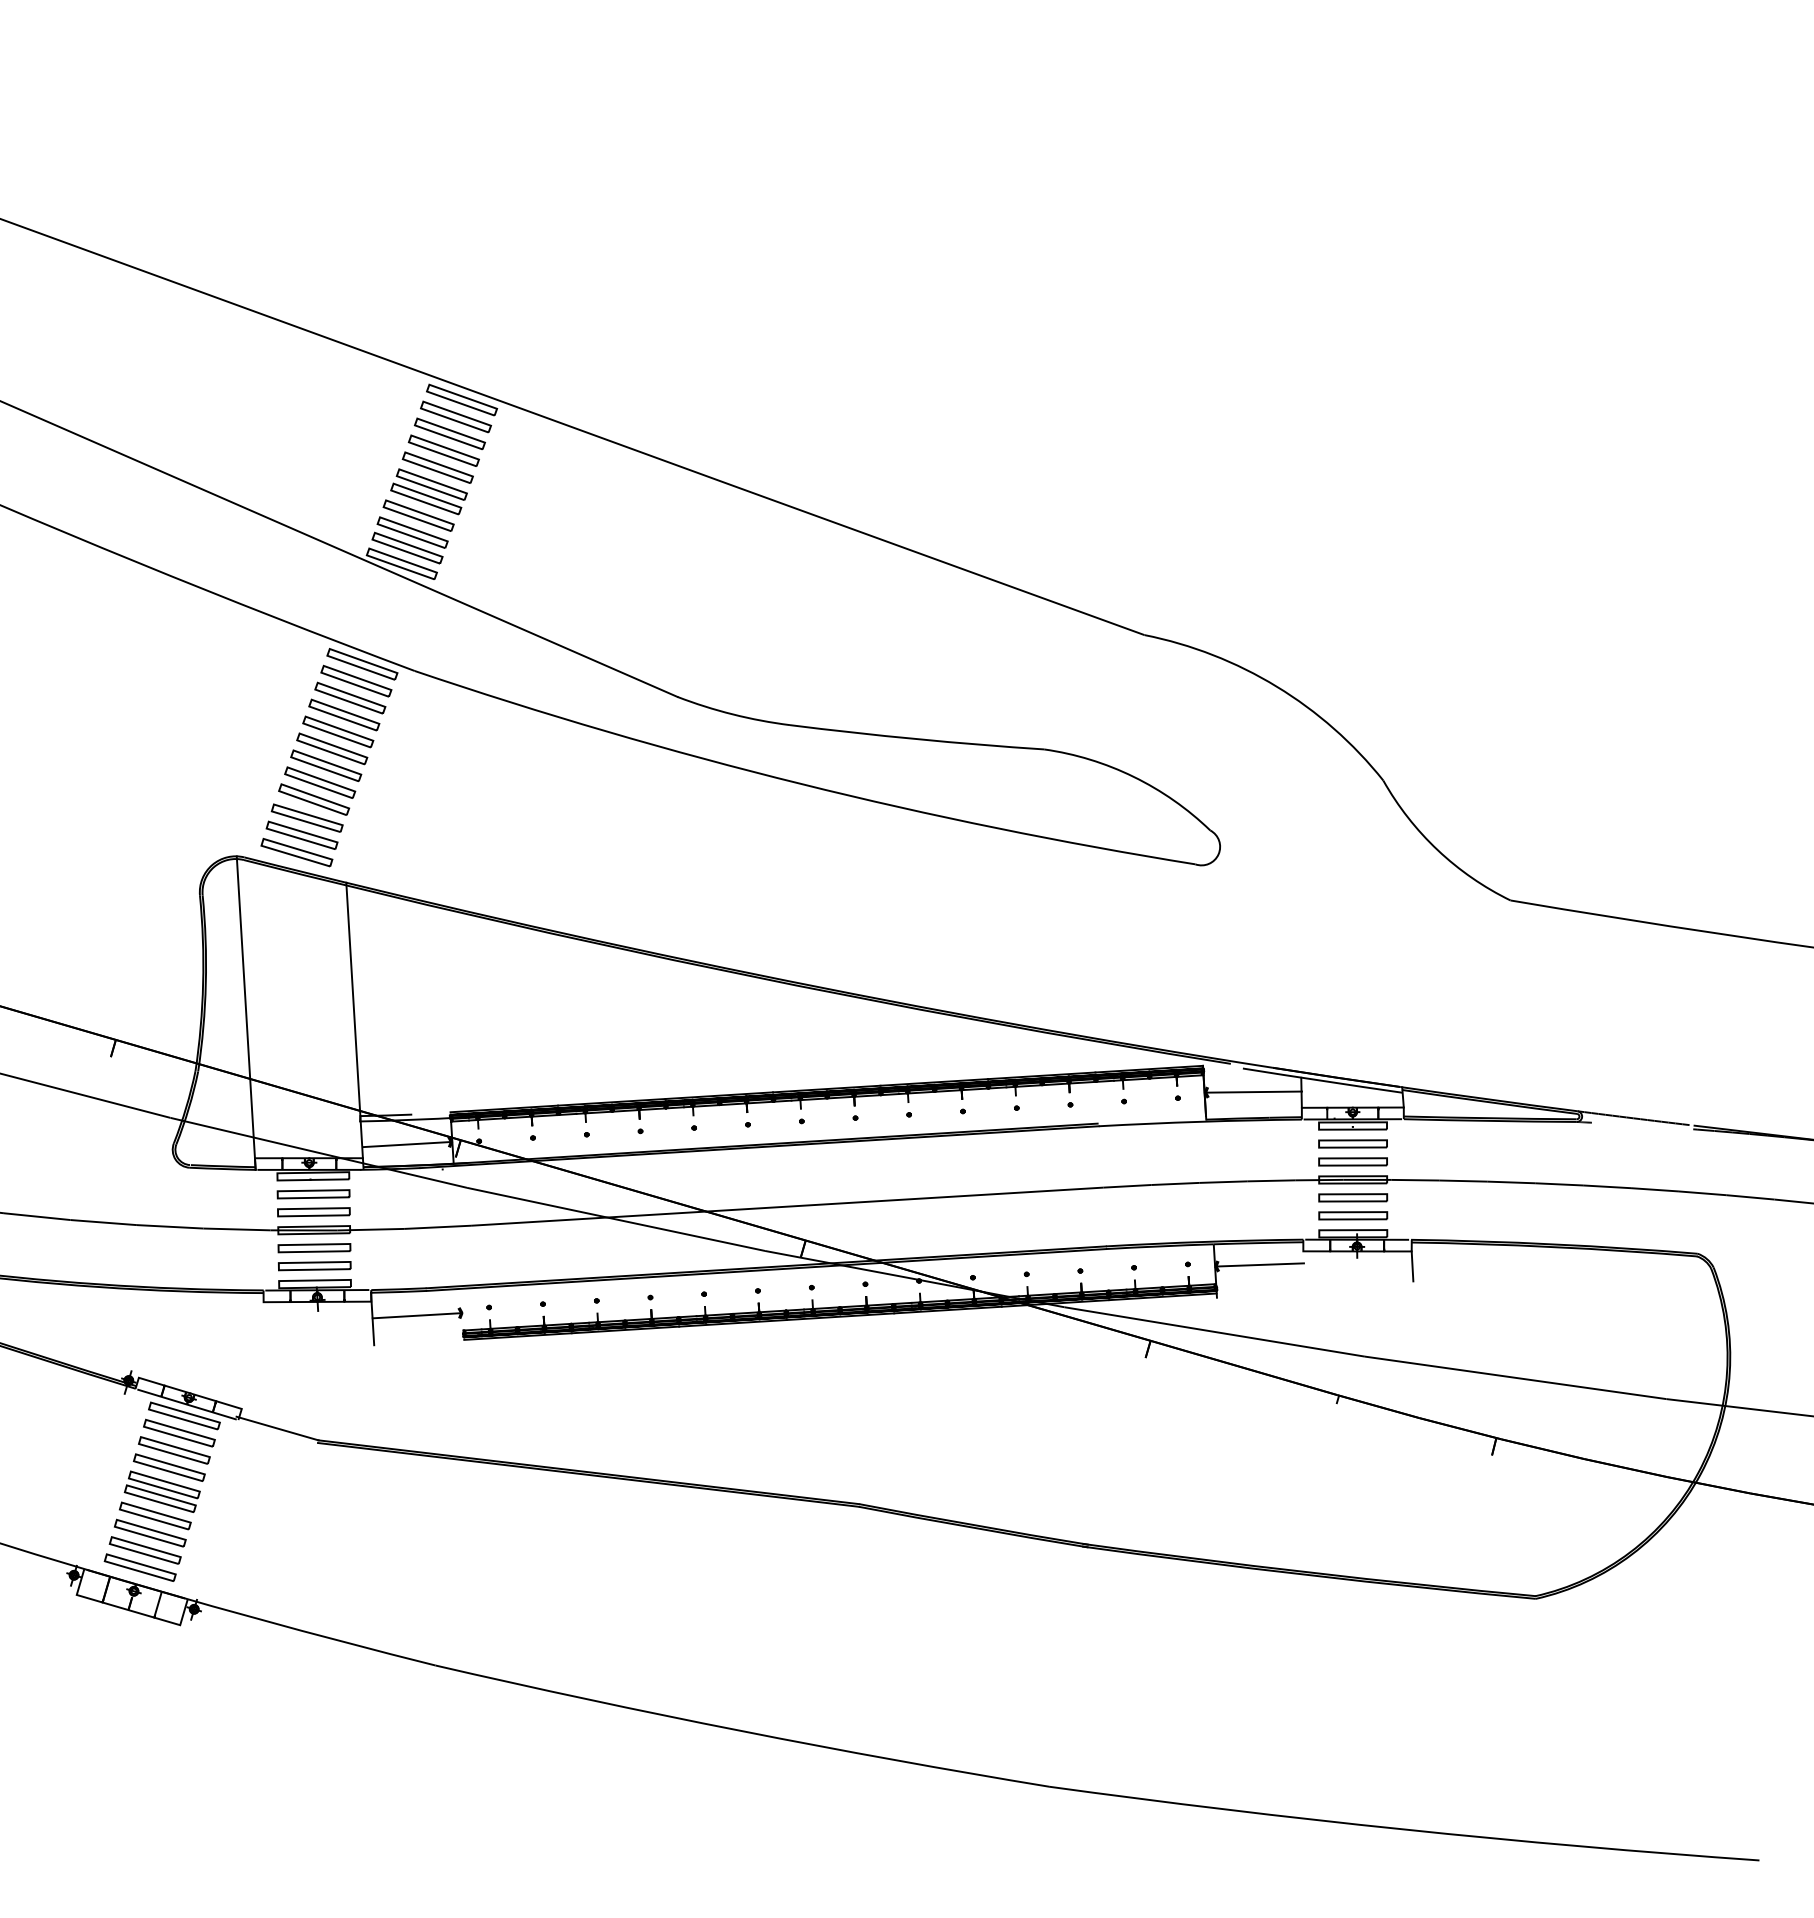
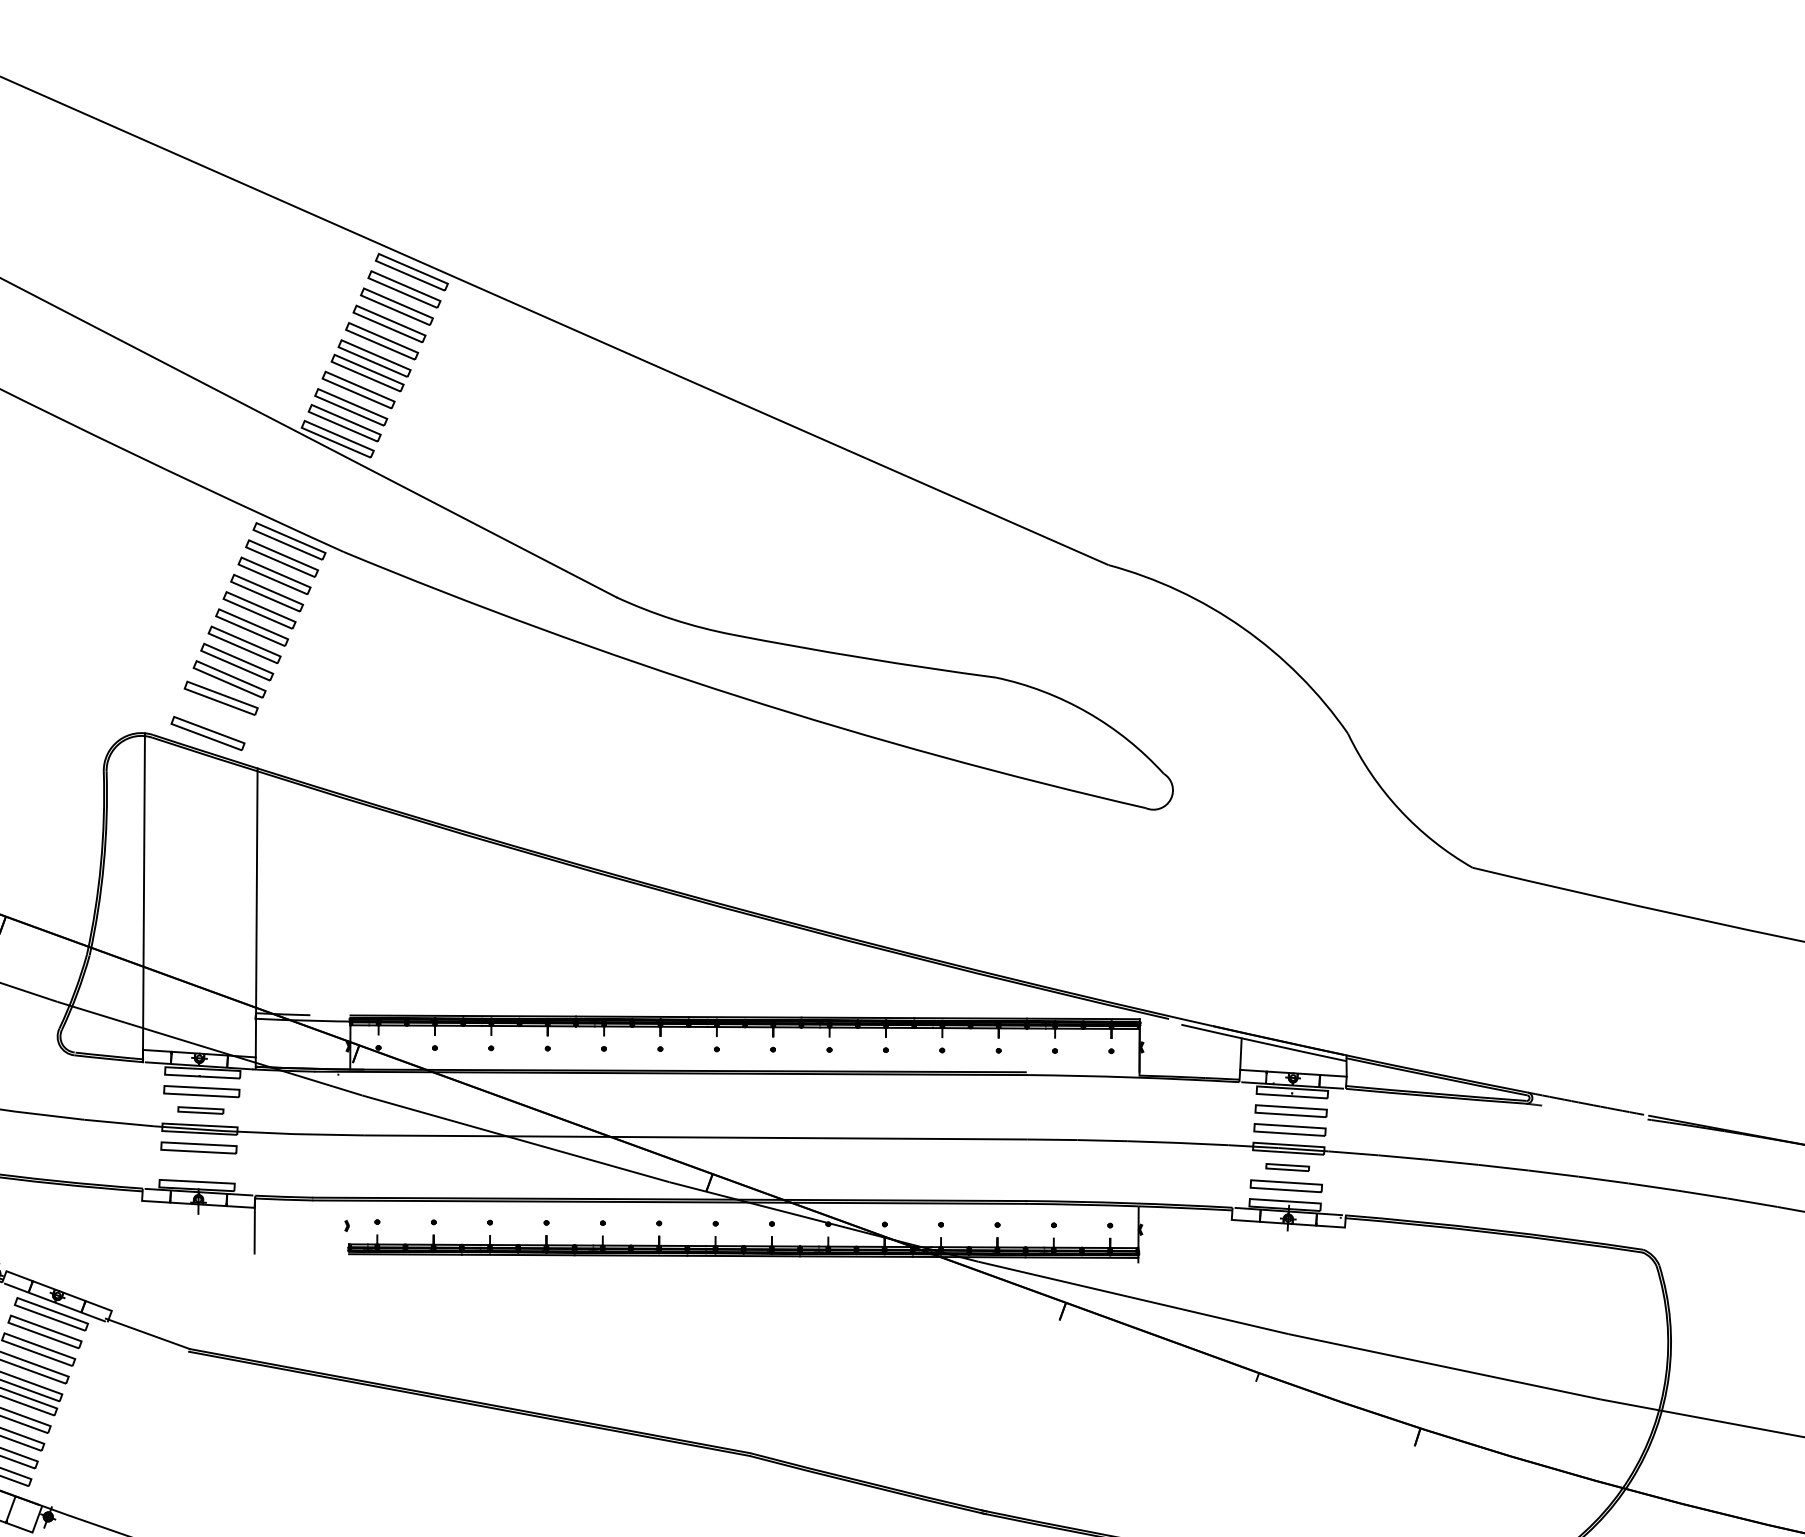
part: (301, 834) -> (214, 714), removed
line: (1253, 1091) -> (1190, 1049), removed
line: (407, 1144) -> (303, 1046), removed
part: (1353, 1197) -> (1287, 1167), size x0.6
part: (313, 1212) -> (200, 1110), size x0.6
line: (1259, 1264) -> (1185, 1230), removed
part: (314, 1266) -> (197, 1167), removed
line: (1412, 1266) -> (1344, 1243), removed
line: (416, 1315) -> (300, 1225), removed

